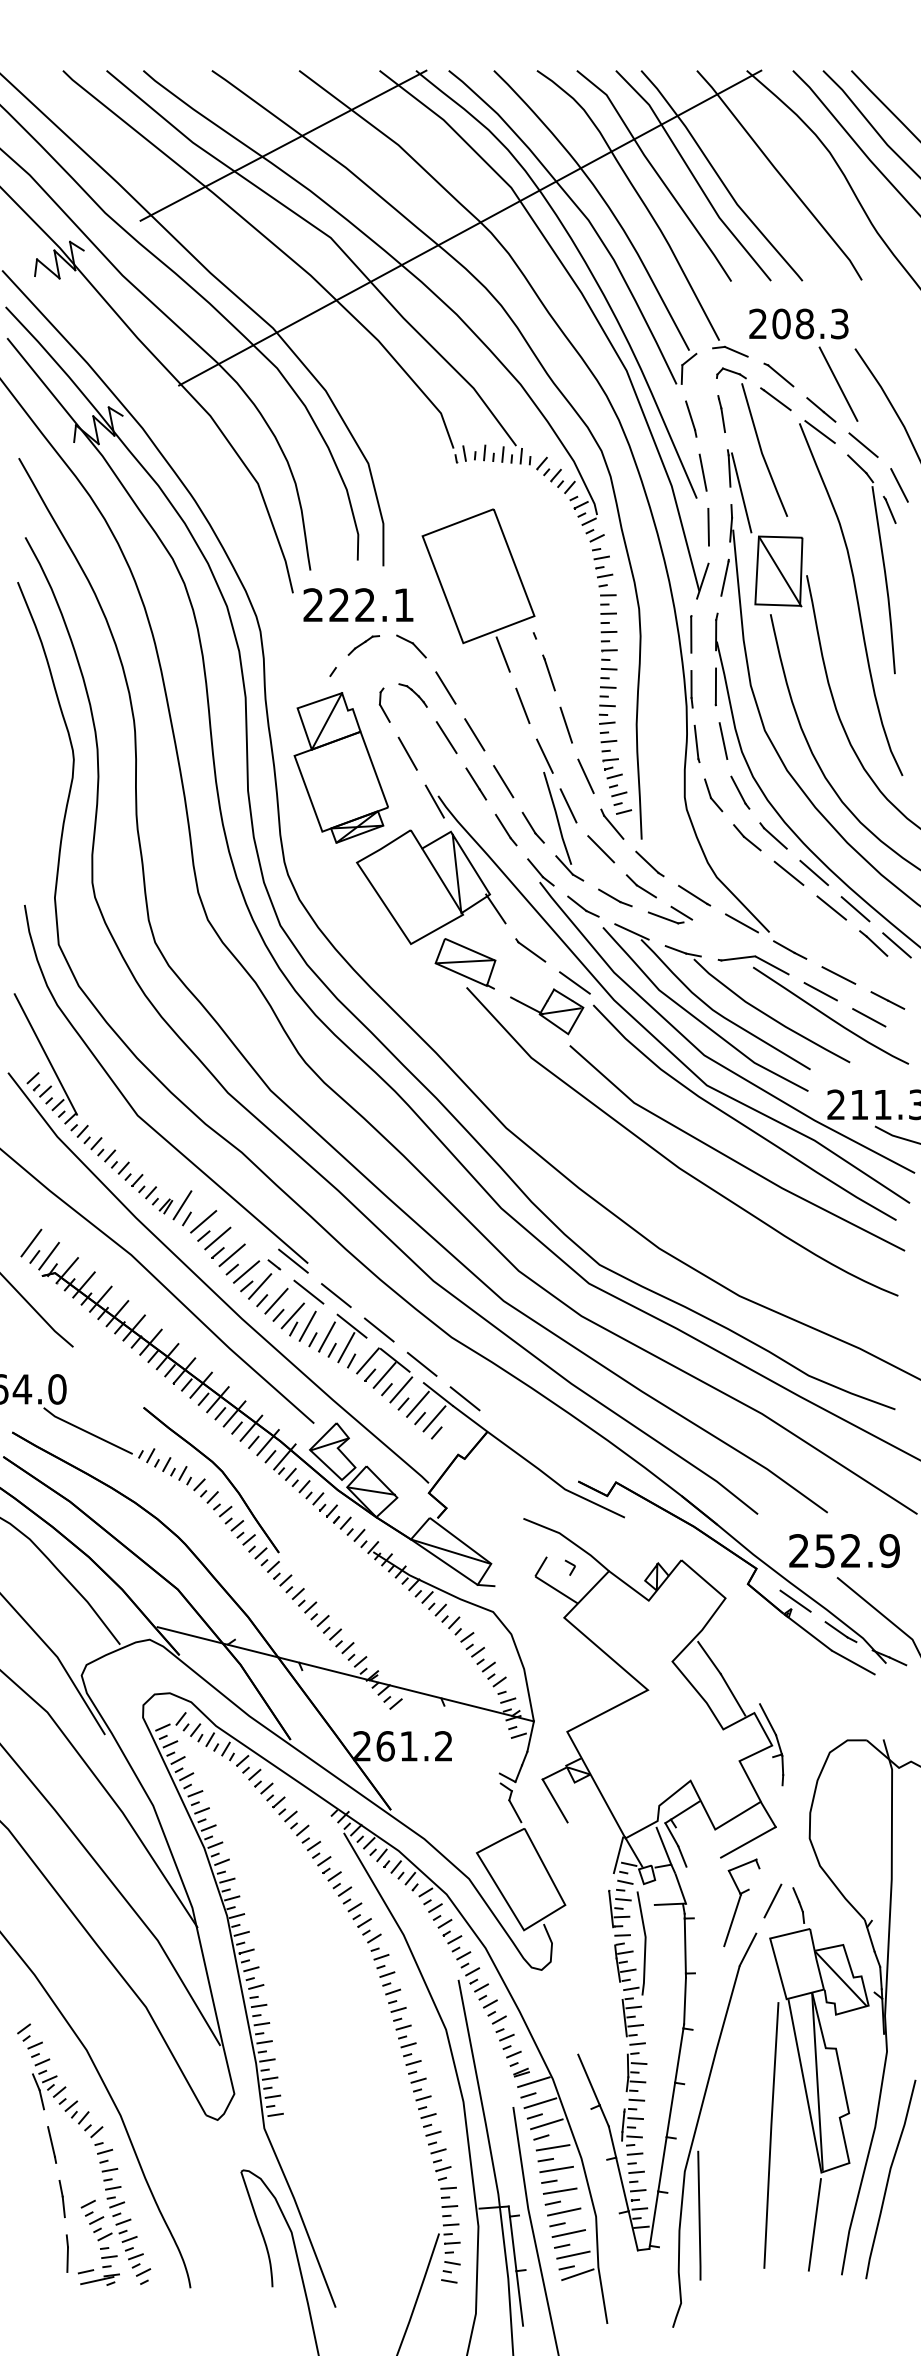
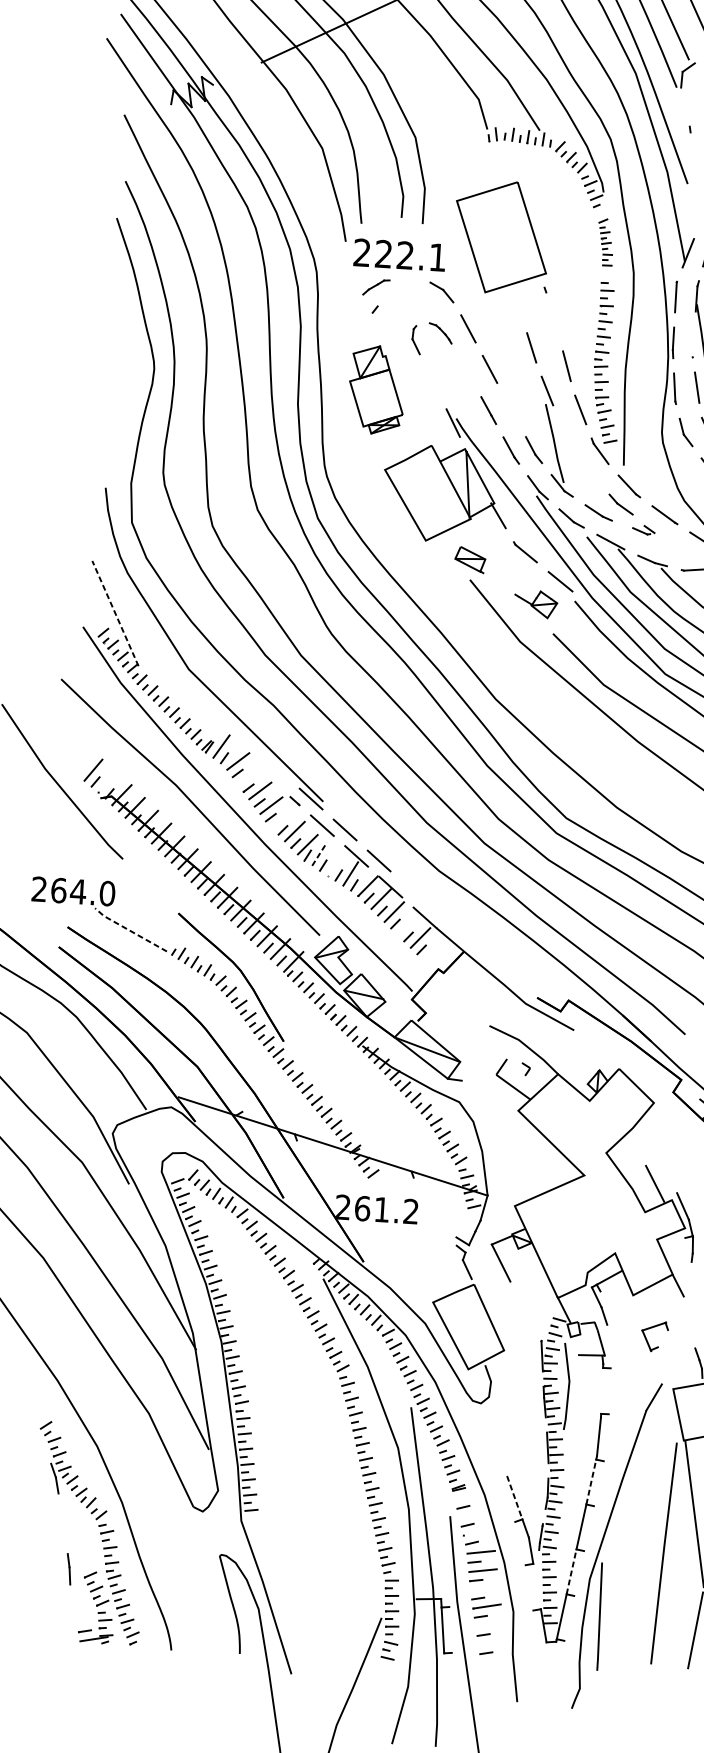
line: (690, 415) -> (686, 114), removed
line: (702, 472) -> (693, 162), removed
line: (708, 526) -> (695, 207), removed
part: (602, 574) -> (605, 242), size x0.7
part: (363, 645) -> (376, 287), moved
line: (502, 654) -> (517, 303), removed
line: (548, 672) -> (554, 321), removed
line: (715, 686) -> (693, 341), removed
line: (446, 737) -> (466, 370), removed
line: (407, 753) -> (432, 381), removed
part: (340, 767) -> (376, 389), size x0.7
line: (503, 781) -> (511, 409), removed
line: (568, 805) -> (564, 433), removed
line: (601, 849) -> (589, 471), removed
part: (670, 914) -> (643, 529), size x0.6
part: (465, 963) -> (470, 559), size x0.6
part: (547, 1011) -> (536, 604), size x0.7
line: (45, 1054) -> (115, 613), solid -> dashed
line: (217, 1238) -> (248, 776), removed
line: (48, 1255) -> (107, 781), removed
line: (260, 1286) -> (282, 818), removed
line: (307, 1326) -> (319, 854), solid -> dashed
line: (326, 1336) -> (334, 863), removed
line: (421, 1363) -> (412, 891), removed
line: (464, 1398) -> (446, 922), removed
line: (417, 1403) -> (407, 924), removed
line: (86, 1431) -> (129, 930), solid -> dashed
line: (709, 1657) -> (637, 1151), removed
line: (748, 1842) -> (660, 1307), removed
line: (663, 1845) -> (589, 1305), removed
line: (618, 1855) -> (551, 1311), removed
line: (772, 1900) -> (677, 1357), removed
line: (732, 1920) -> (642, 1372), removed
line: (684, 1945) -> (601, 1390), removed
line: (679, 2055) -> (591, 1481), solid -> dashed
line: (589, 2080) -> (515, 1498), solid -> dashed
line: (533, 2082) -> (468, 1496), removed
line: (540, 2103) -> (473, 1514), removed
line: (546, 2124) -> (476, 1532), removed
line: (52, 2144) -> (63, 1523), removed
line: (662, 2163) -> (571, 1571), solid -> dashed
line: (622, 2184) -> (537, 1586), removed
line: (560, 2190) -> (485, 1588), removed
line: (568, 2233) -> (489, 1624), removed
line: (67, 2253) -> (70, 1615), removed
line: (573, 2254) -> (492, 1642), removed
line: (577, 2274) -> (494, 1659), removed
line: (519, 2298) -> (445, 1676), removed

